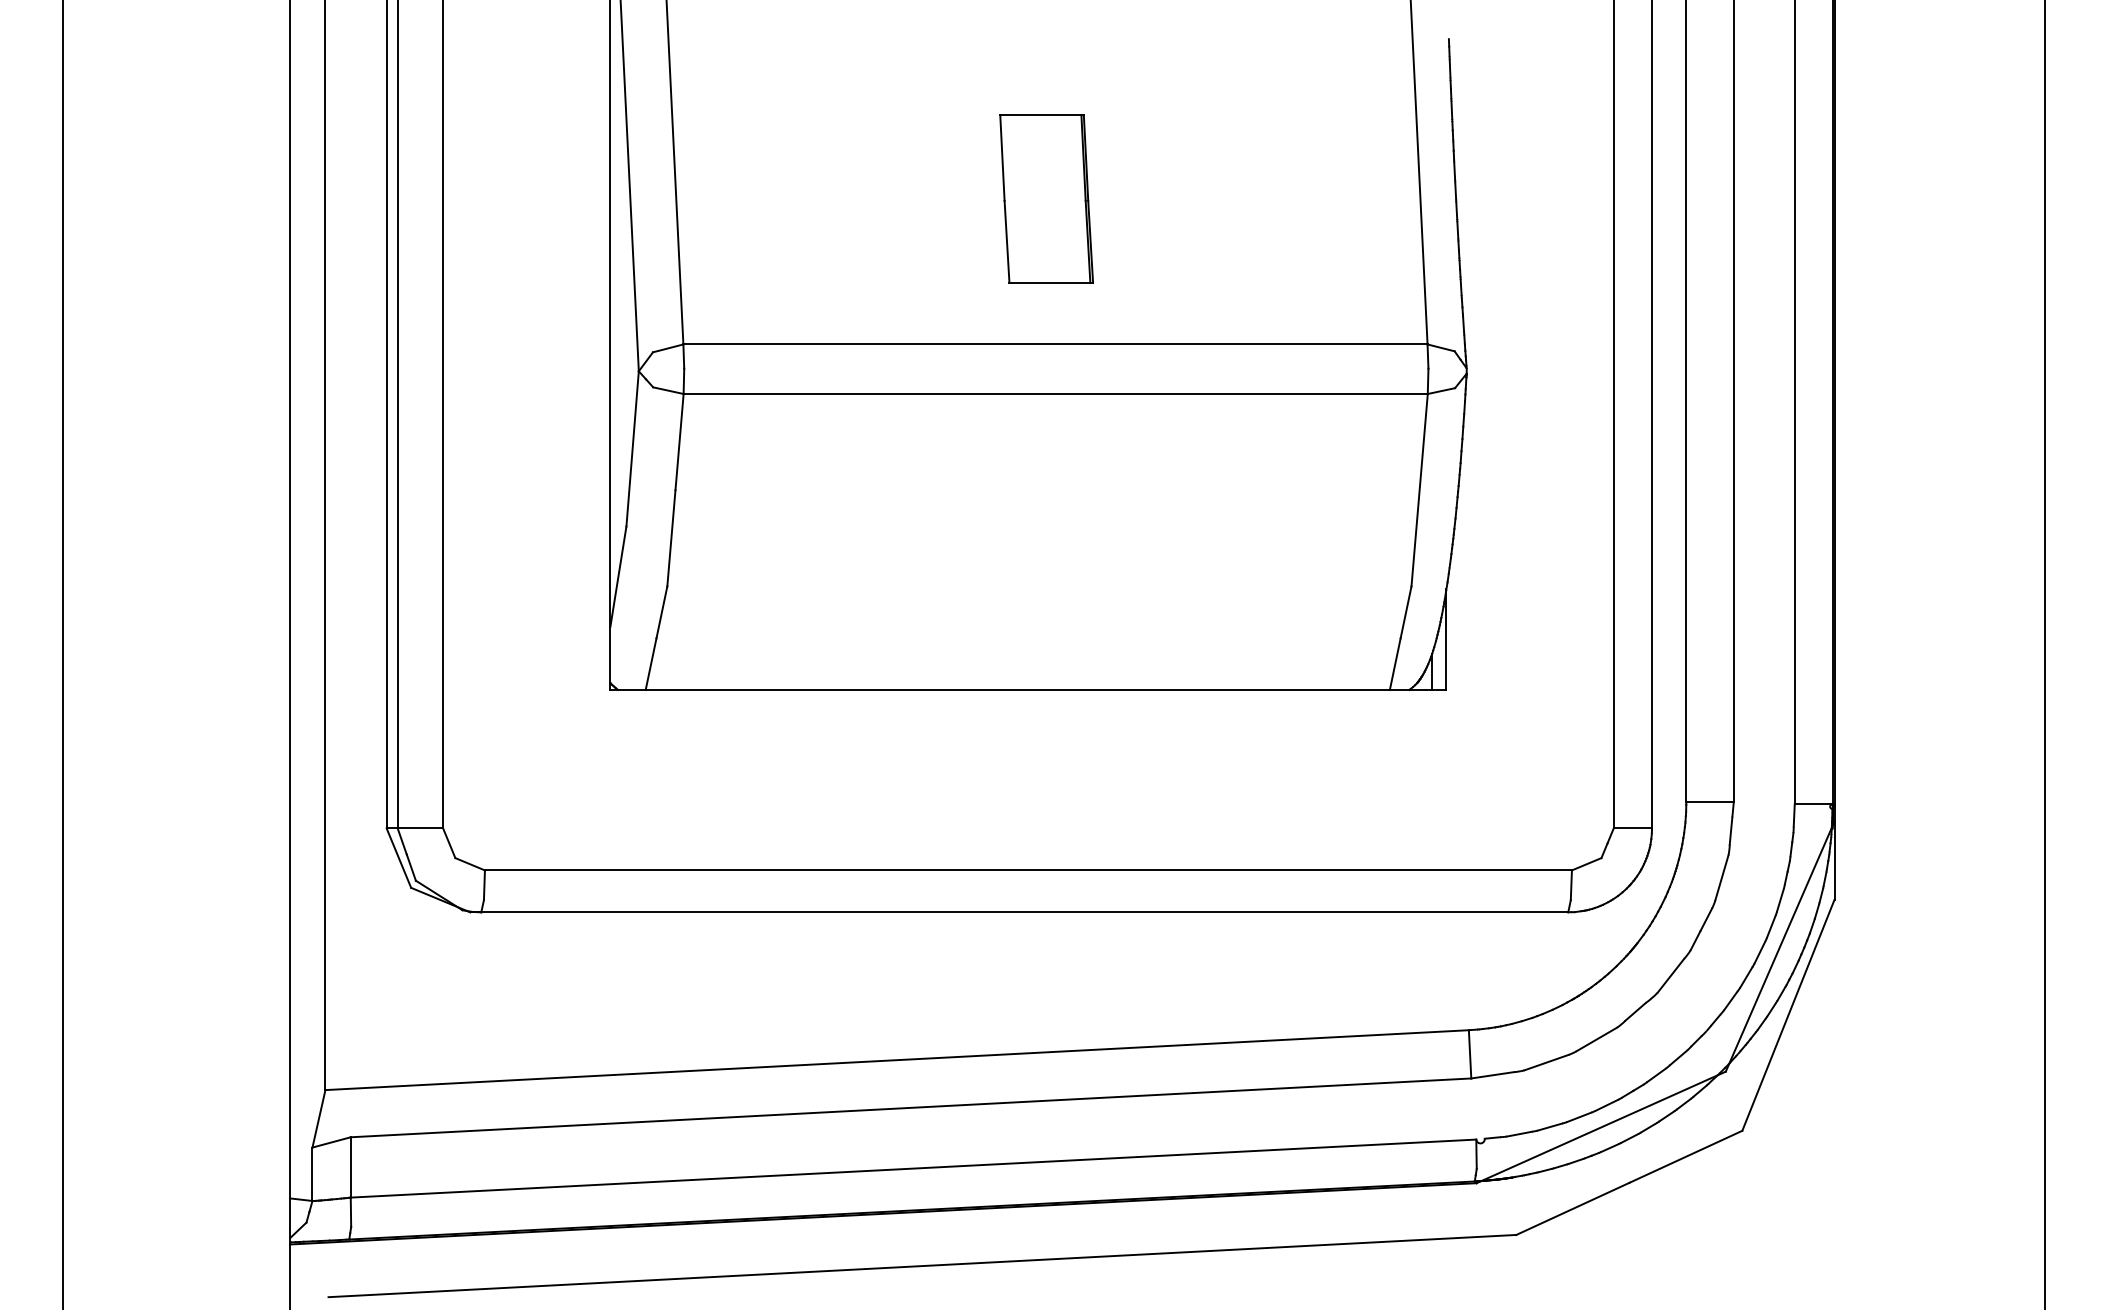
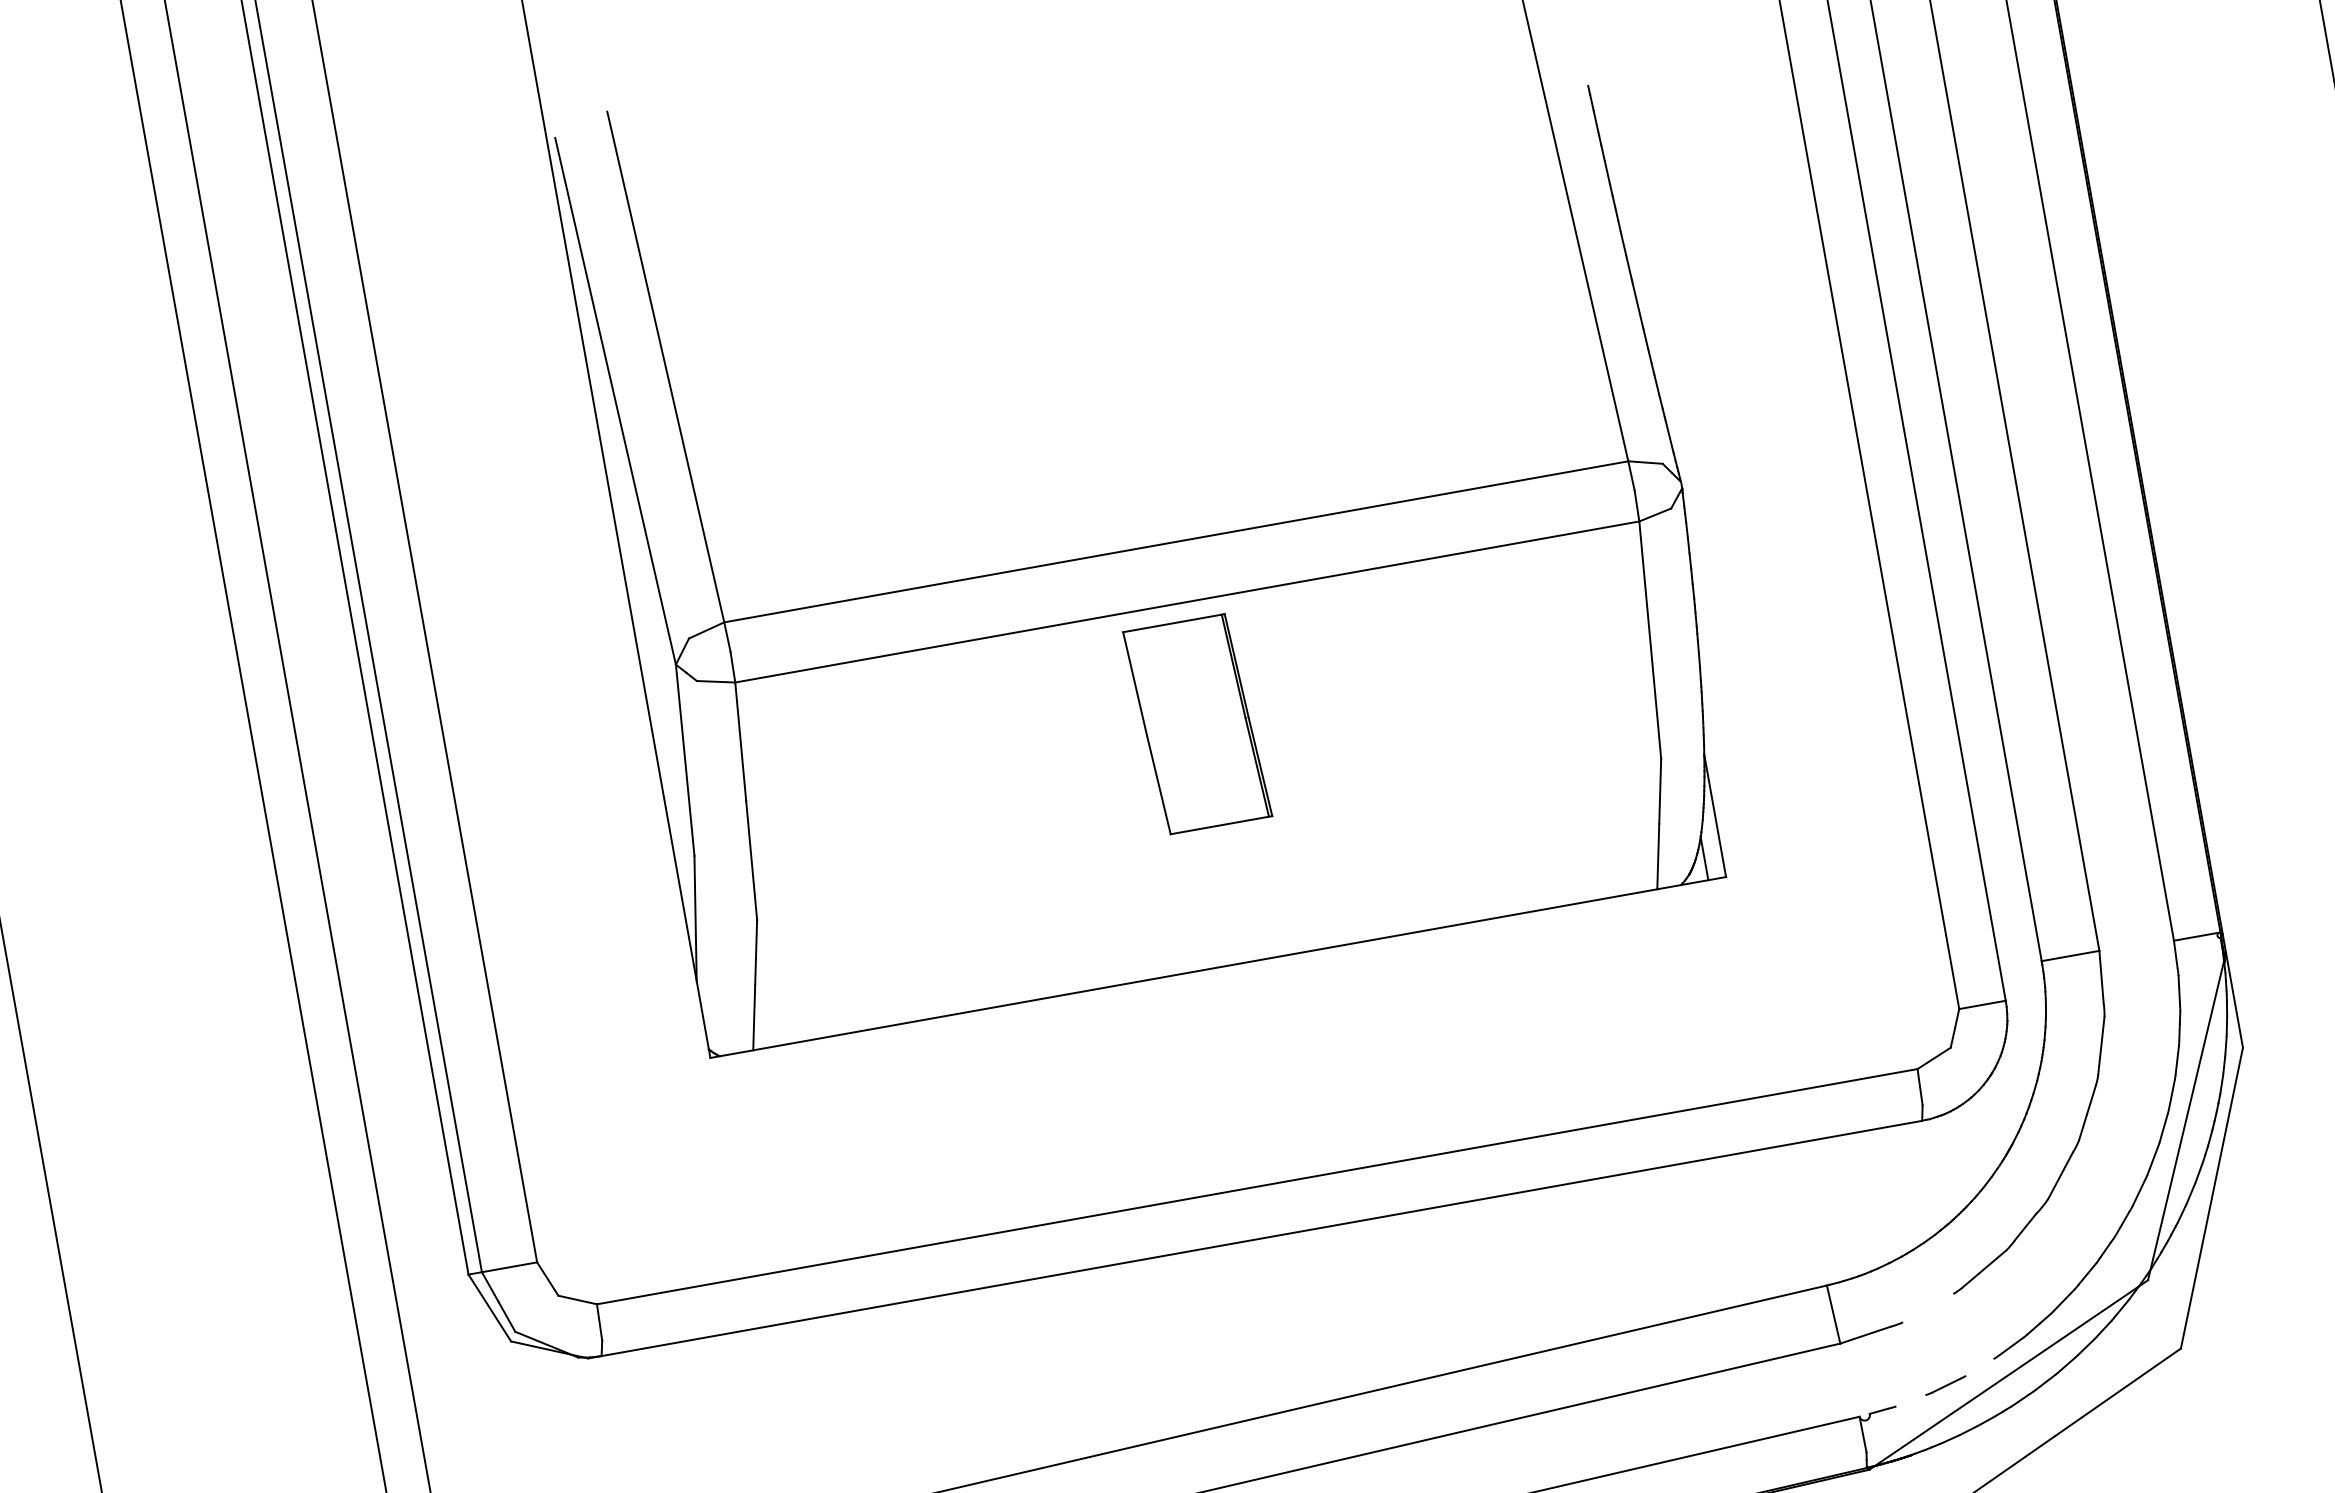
part: (1046, 198) -> (1197, 723), moved
line: (1546, 1062) -> (1928, 1307), removed
line: (1579, 1117) -> (1980, 1367), removed
line: (1519, 1133) -> (1910, 1400), removed

